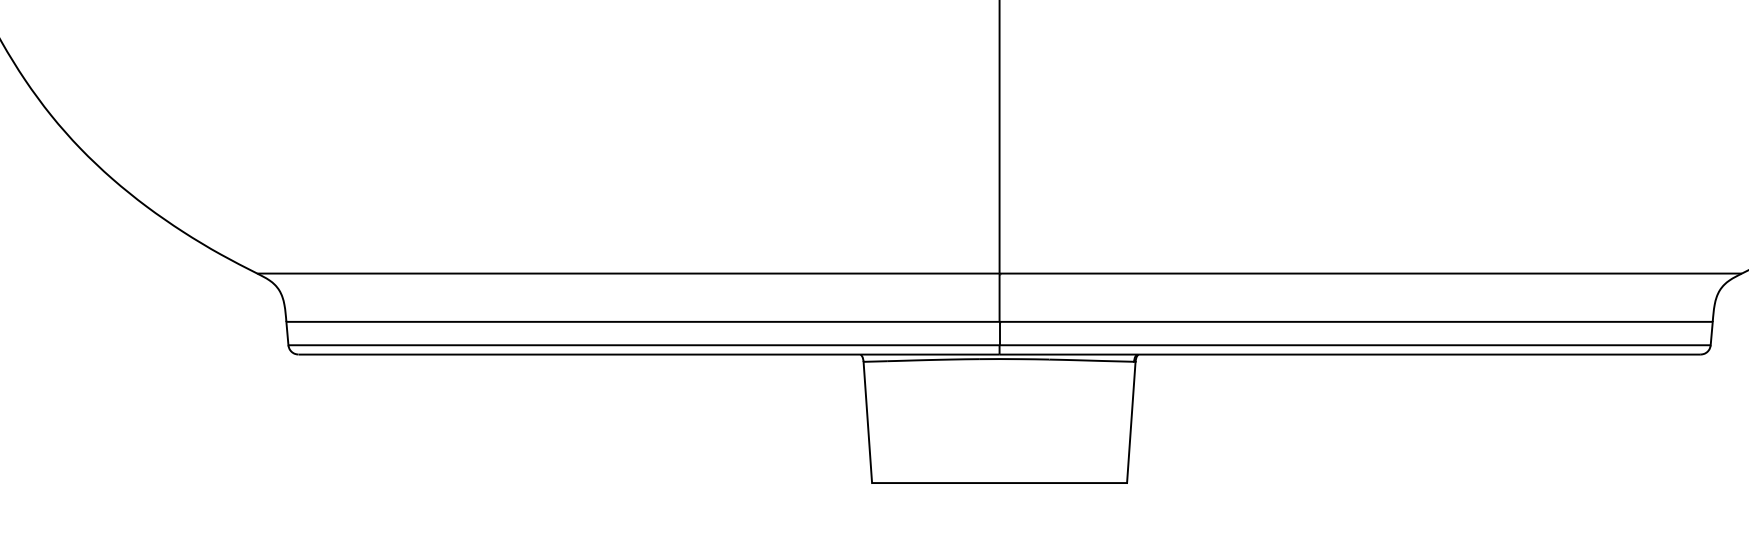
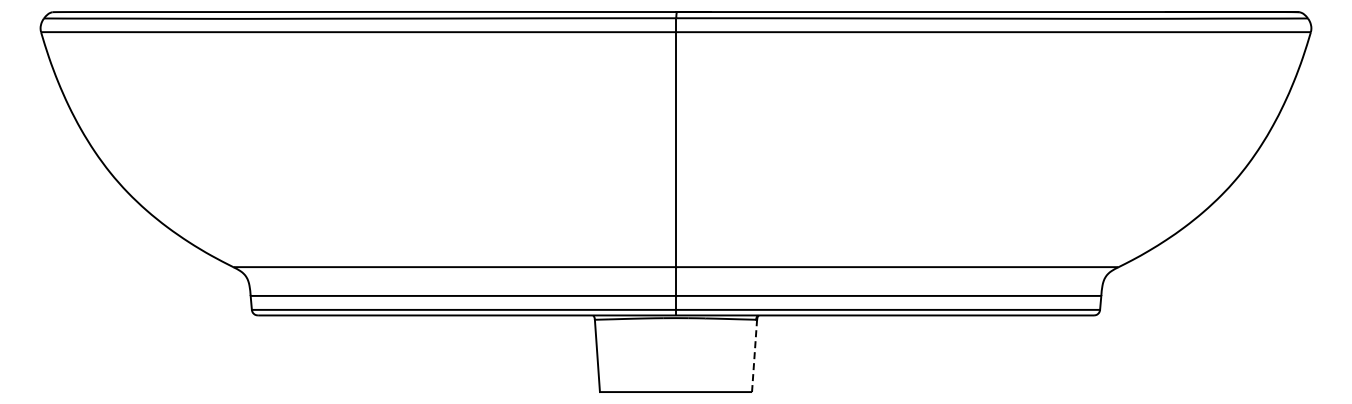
line: (1131, 421) -> (754, 355), solid -> dashed

